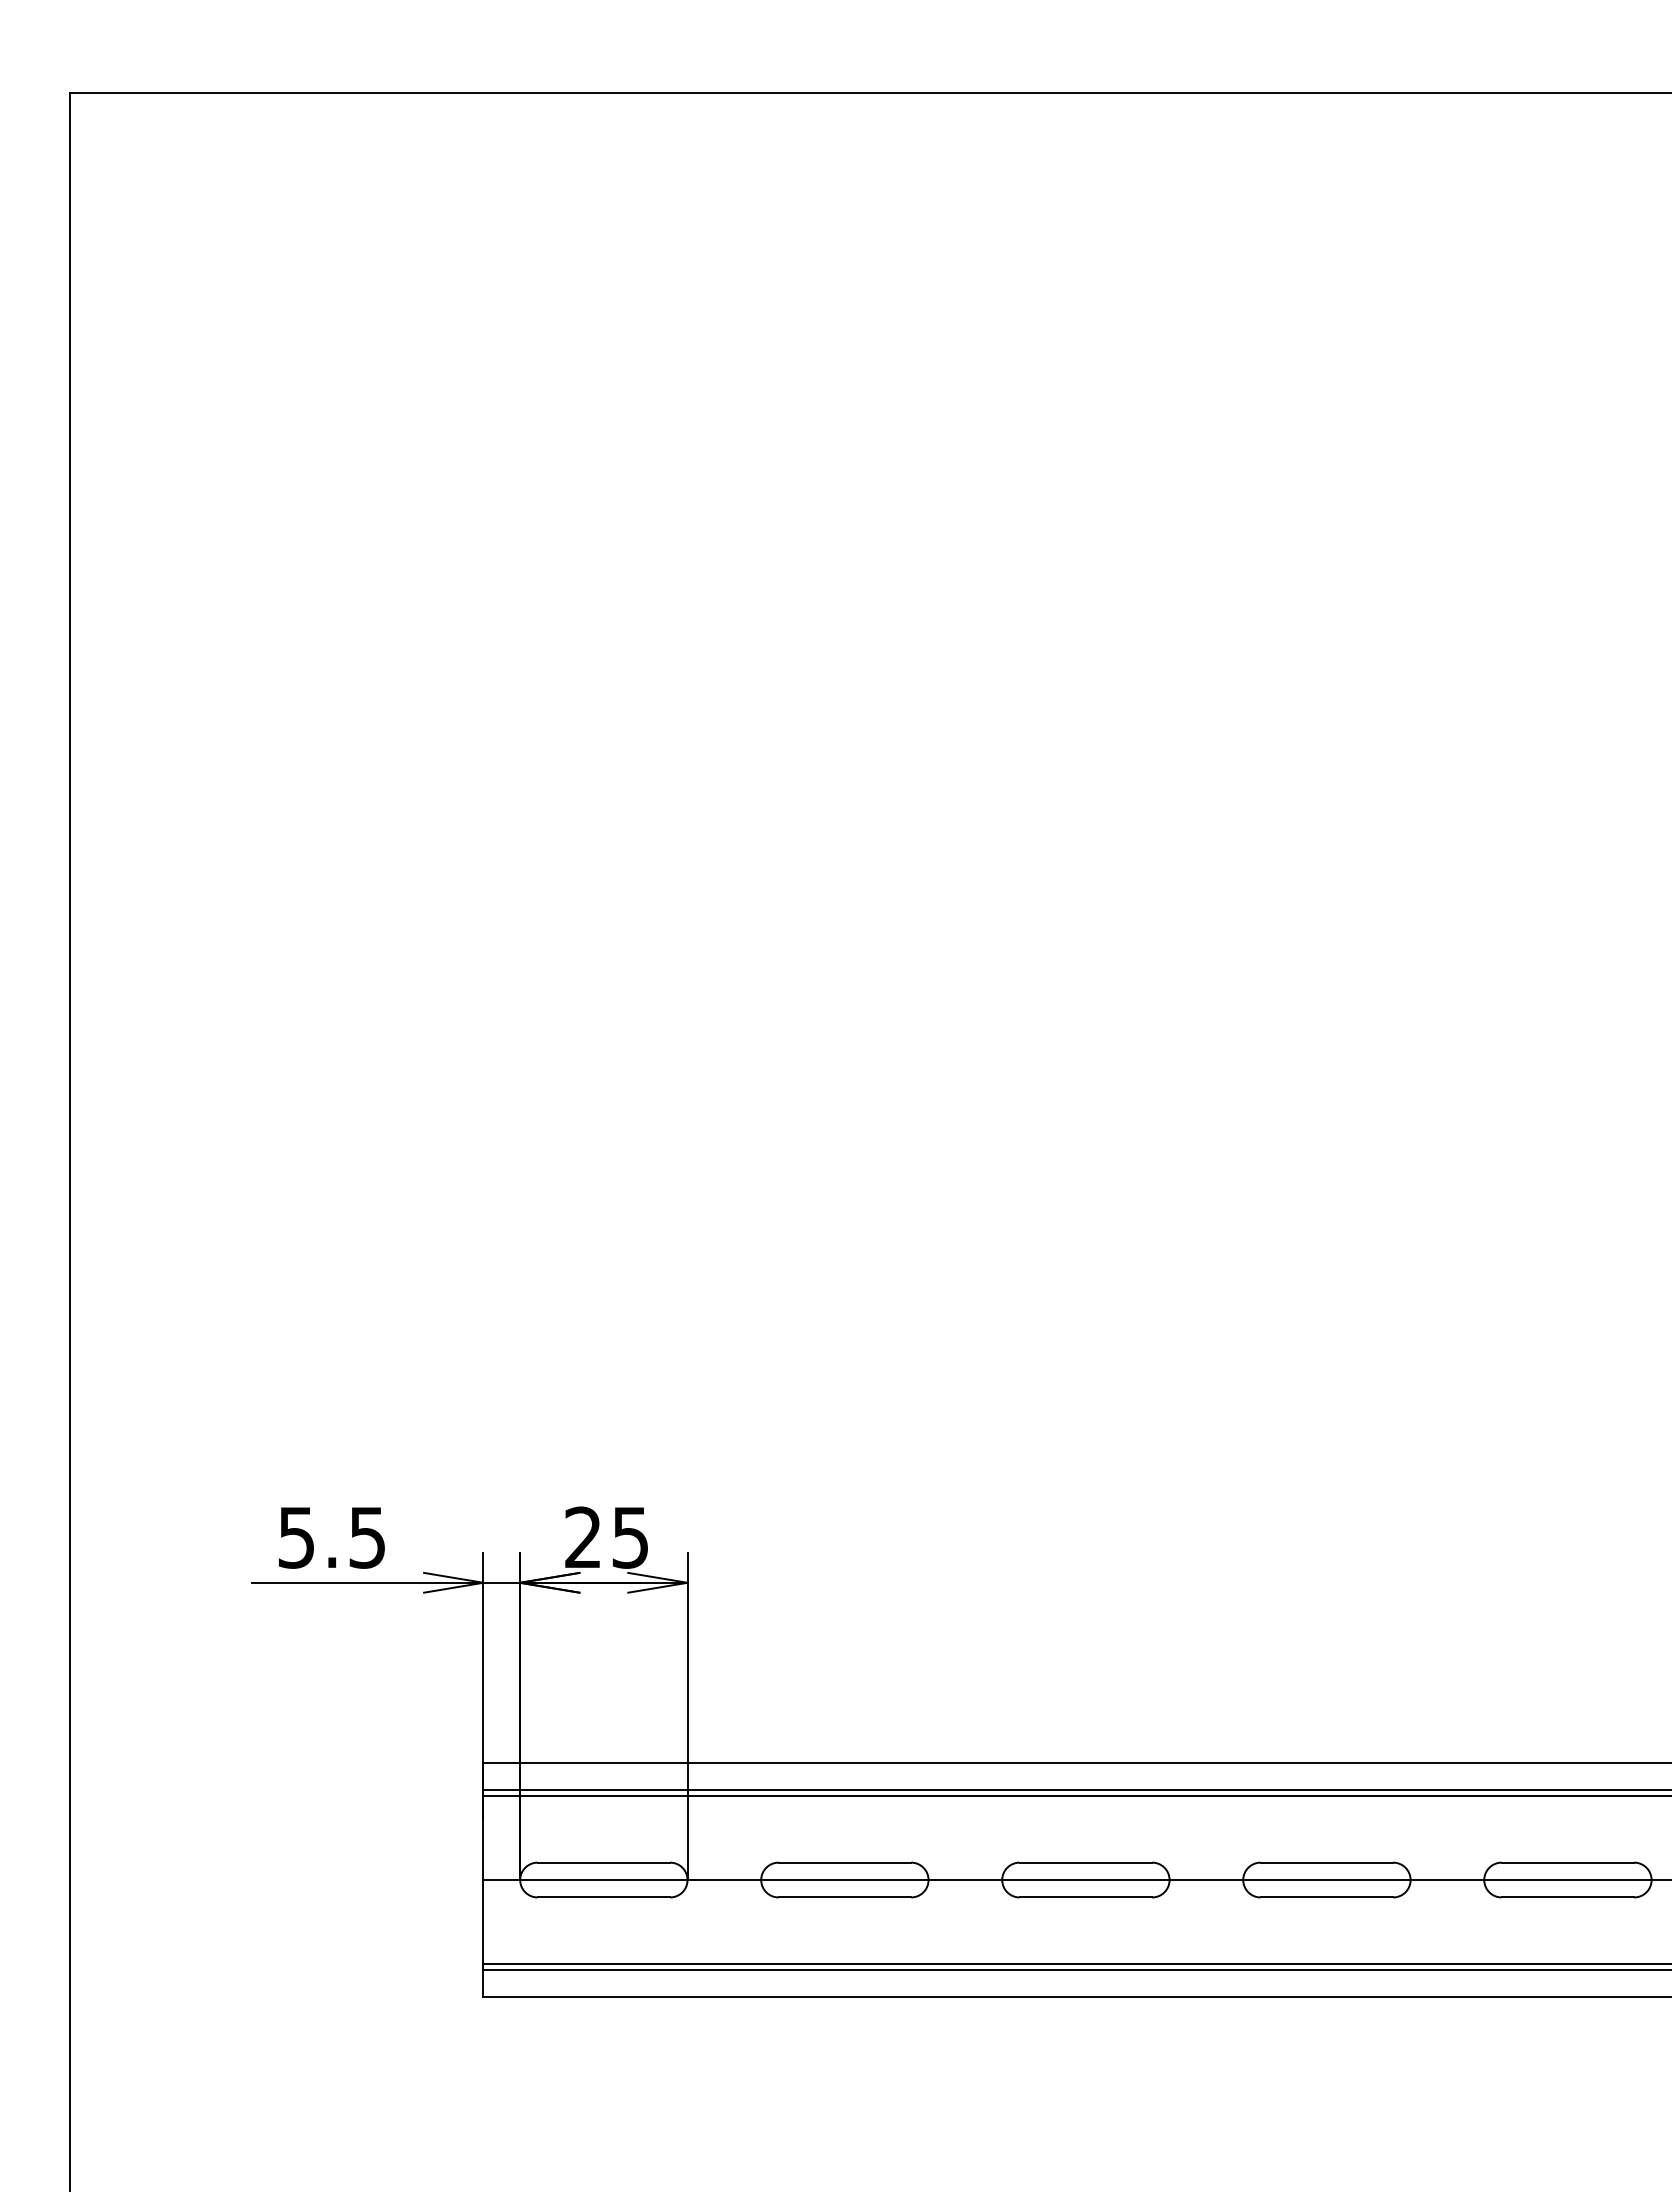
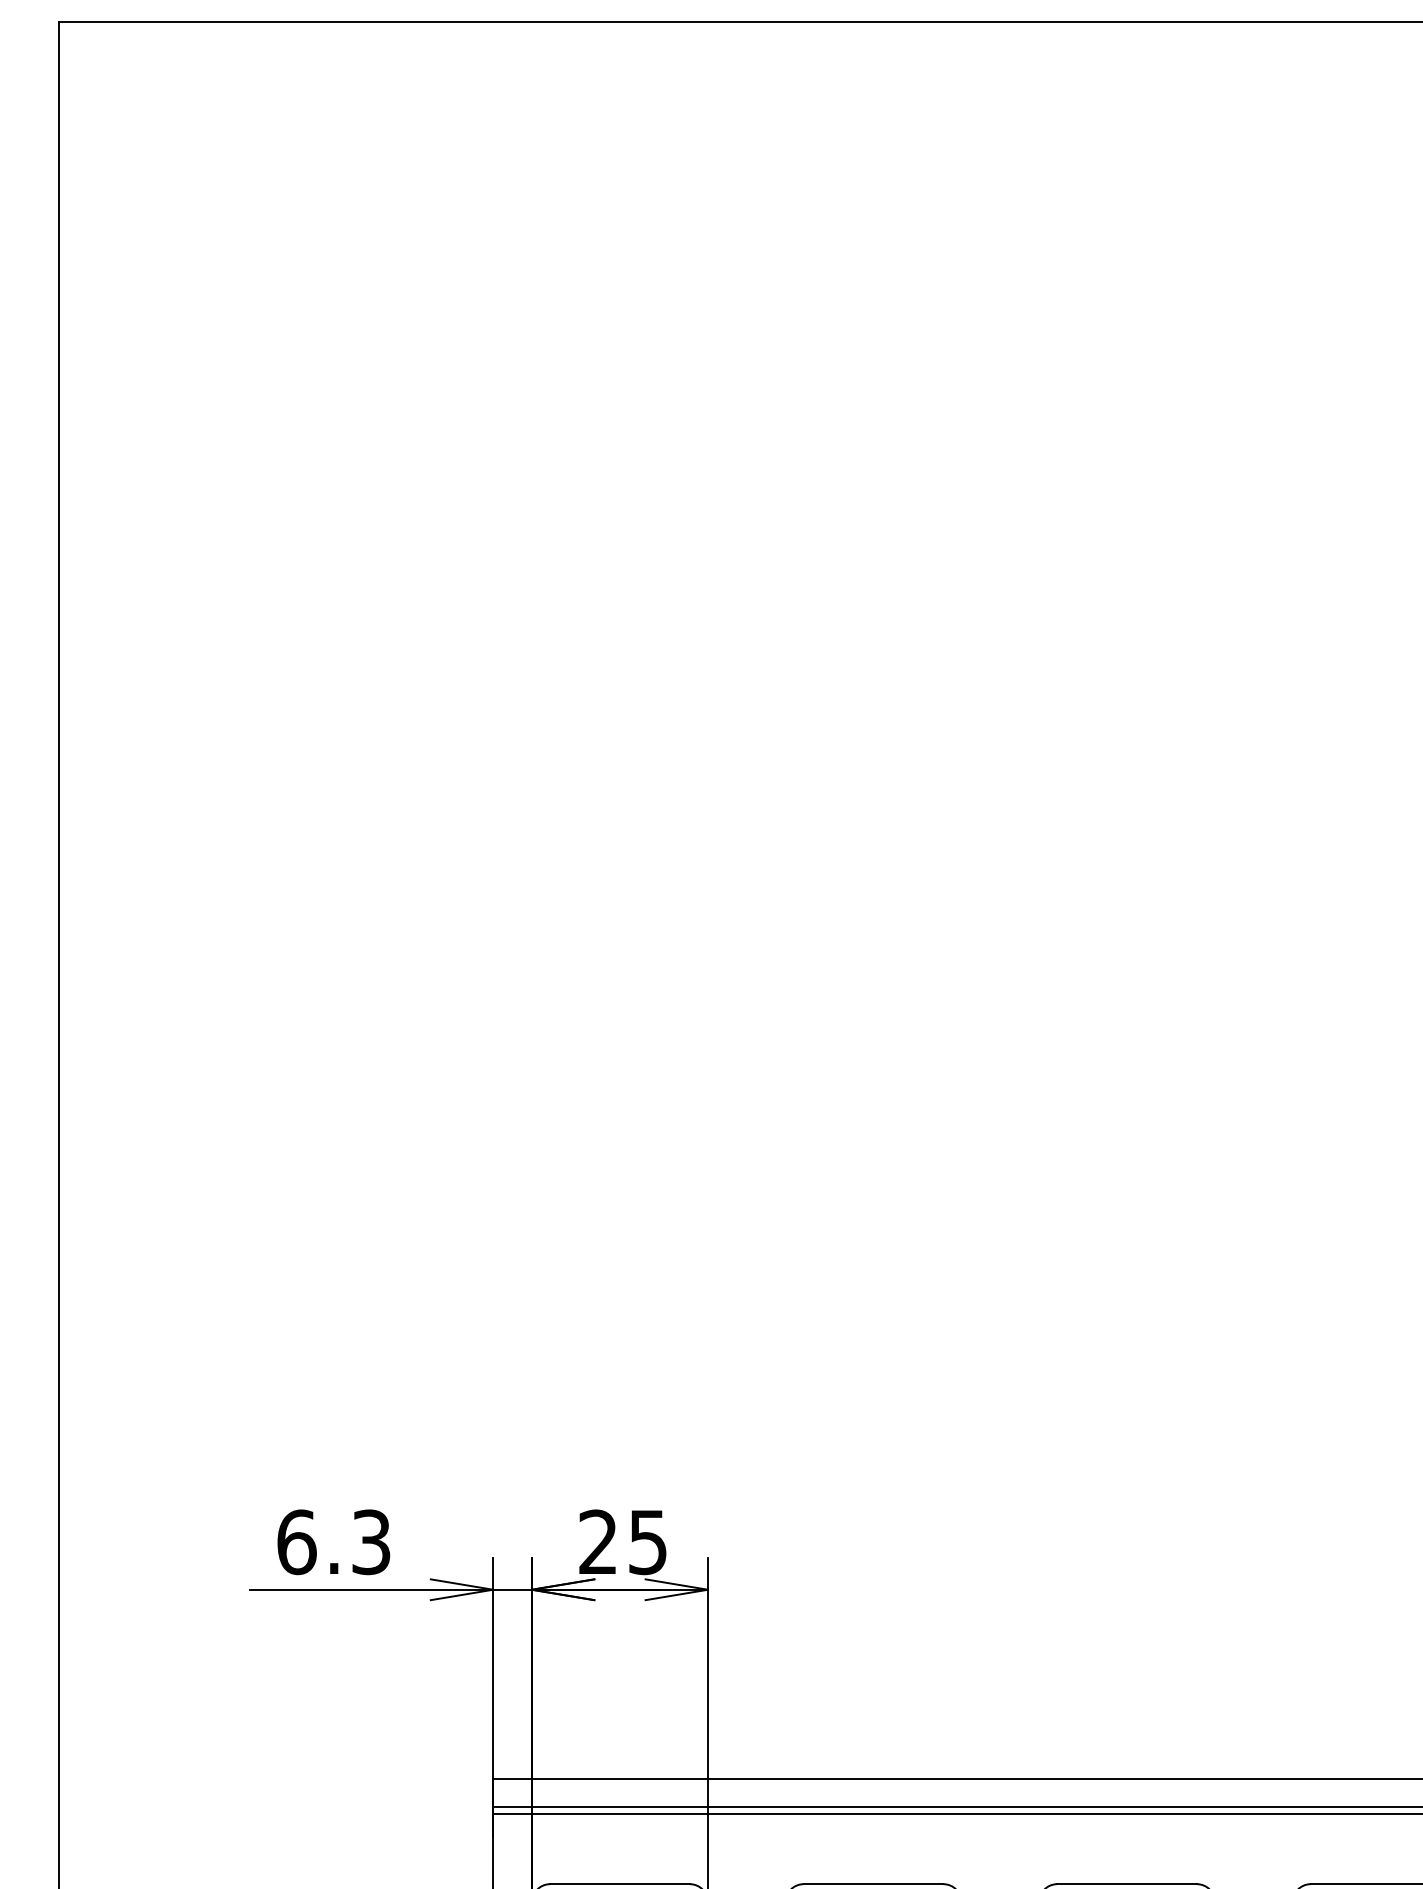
text: (331, 1537) -> (333, 1542), 5.5 -> 6.3

